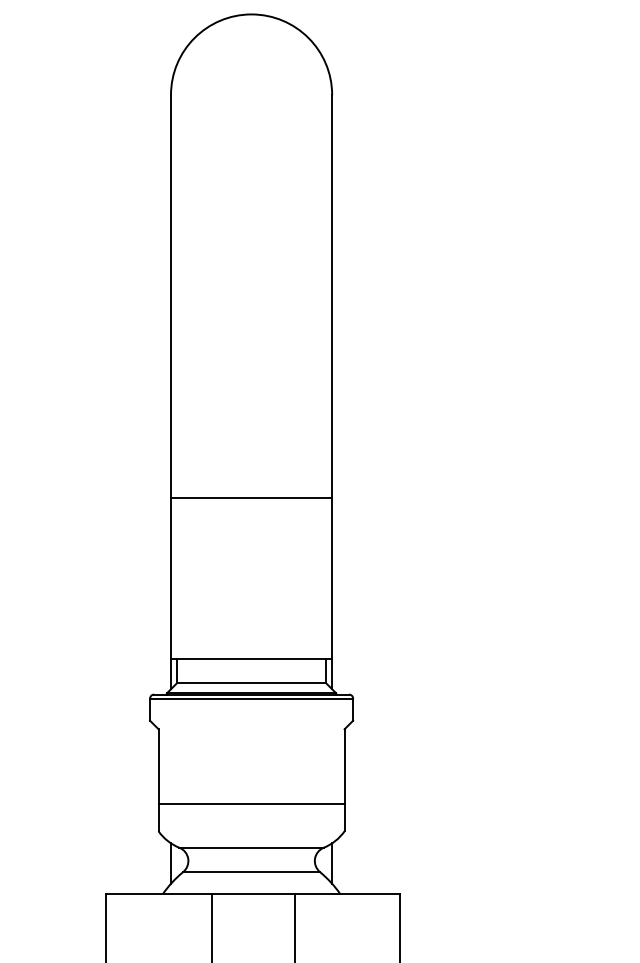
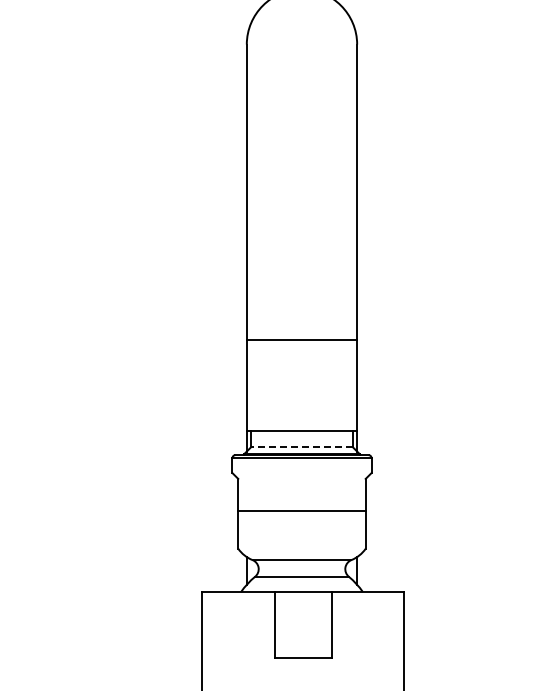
line: (250, 497) -> (301, 339), moved
line: (250, 683) -> (301, 447), solid -> dashed
line: (250, 804) -> (301, 511), moved

